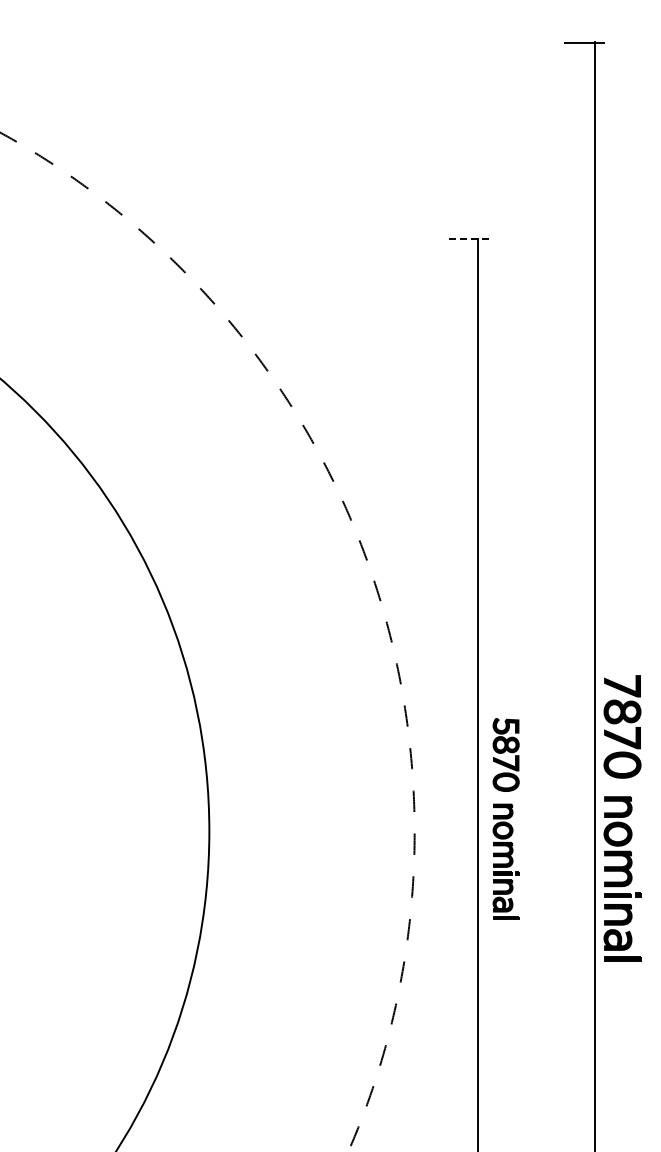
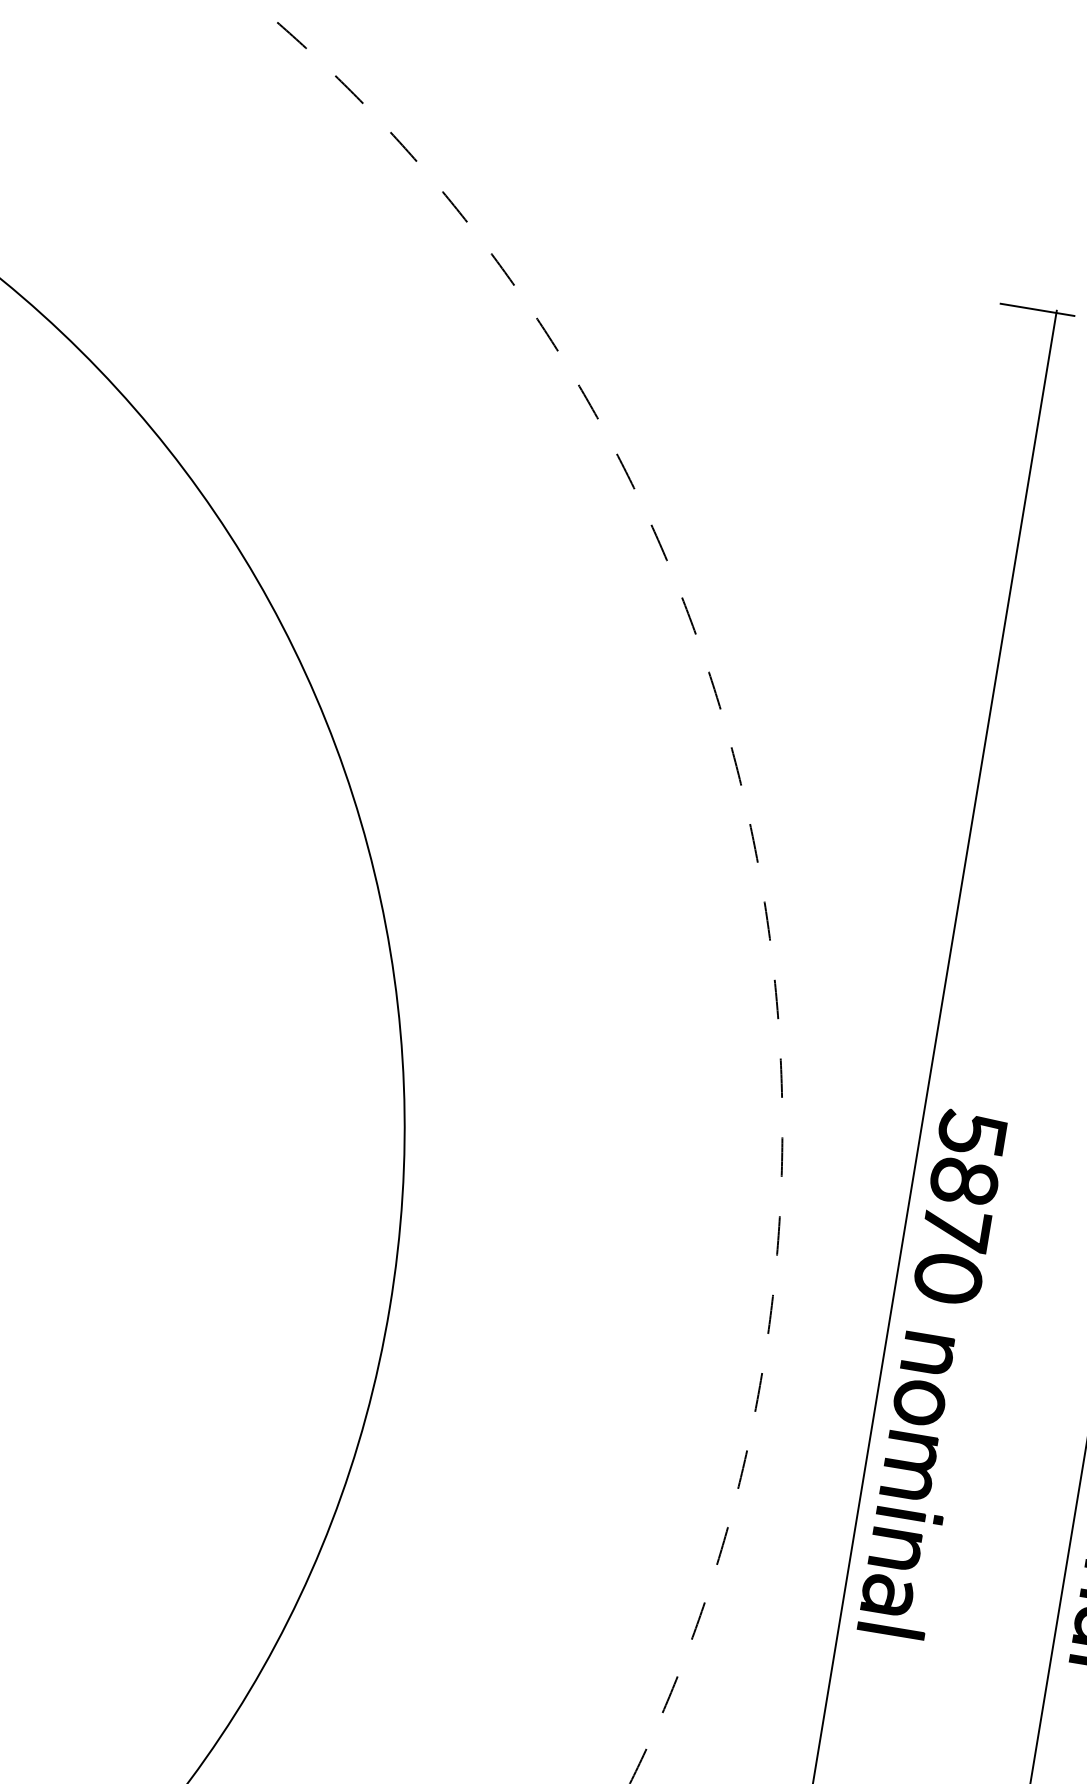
line: (467, 239) -> (1036, 309), dashed -> solid
part: (506, 818) -> (933, 1373), size x1.43

